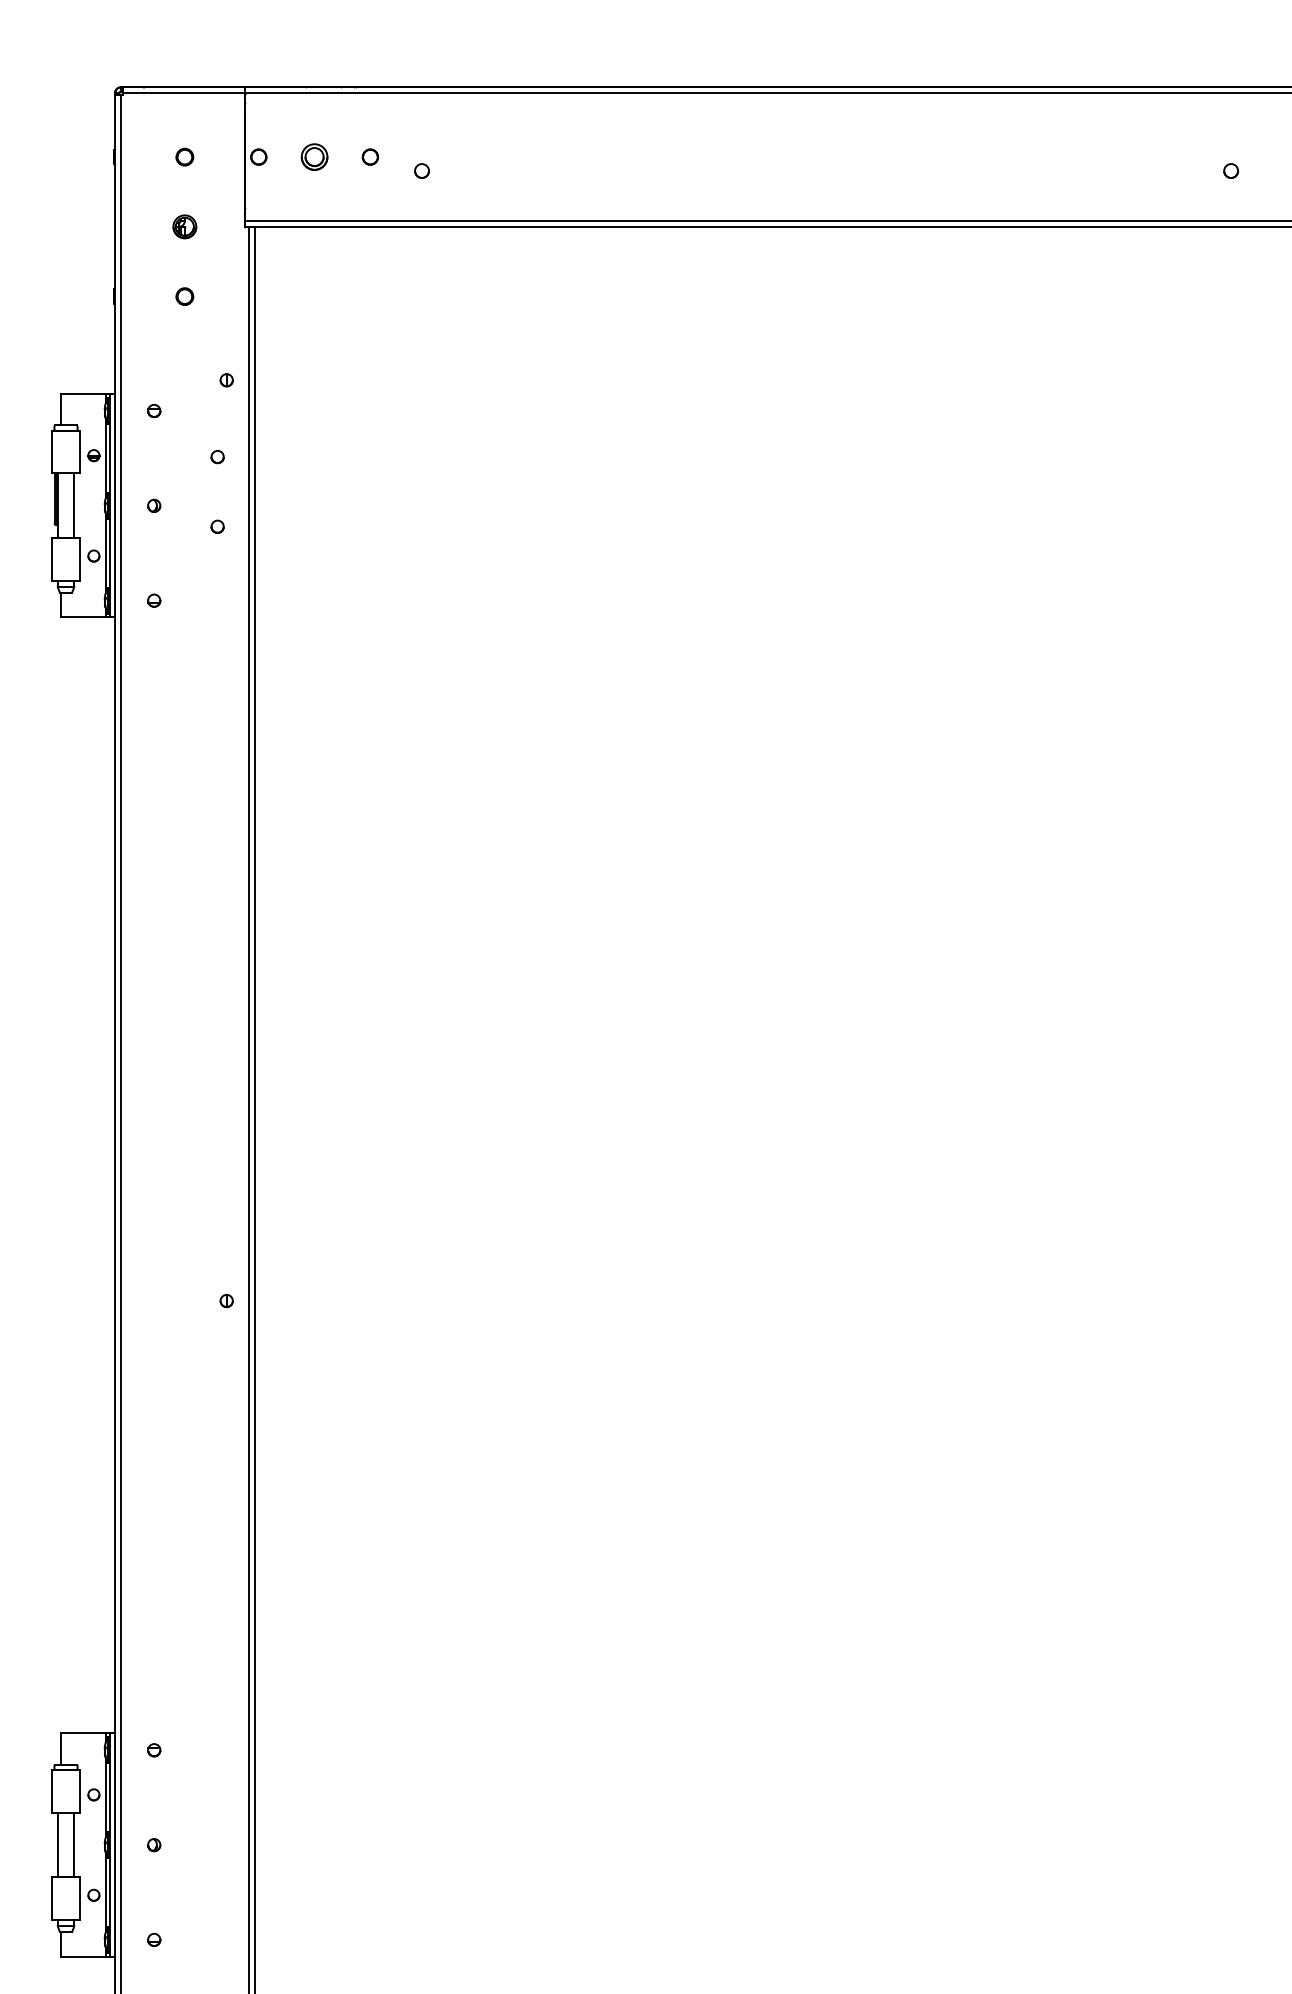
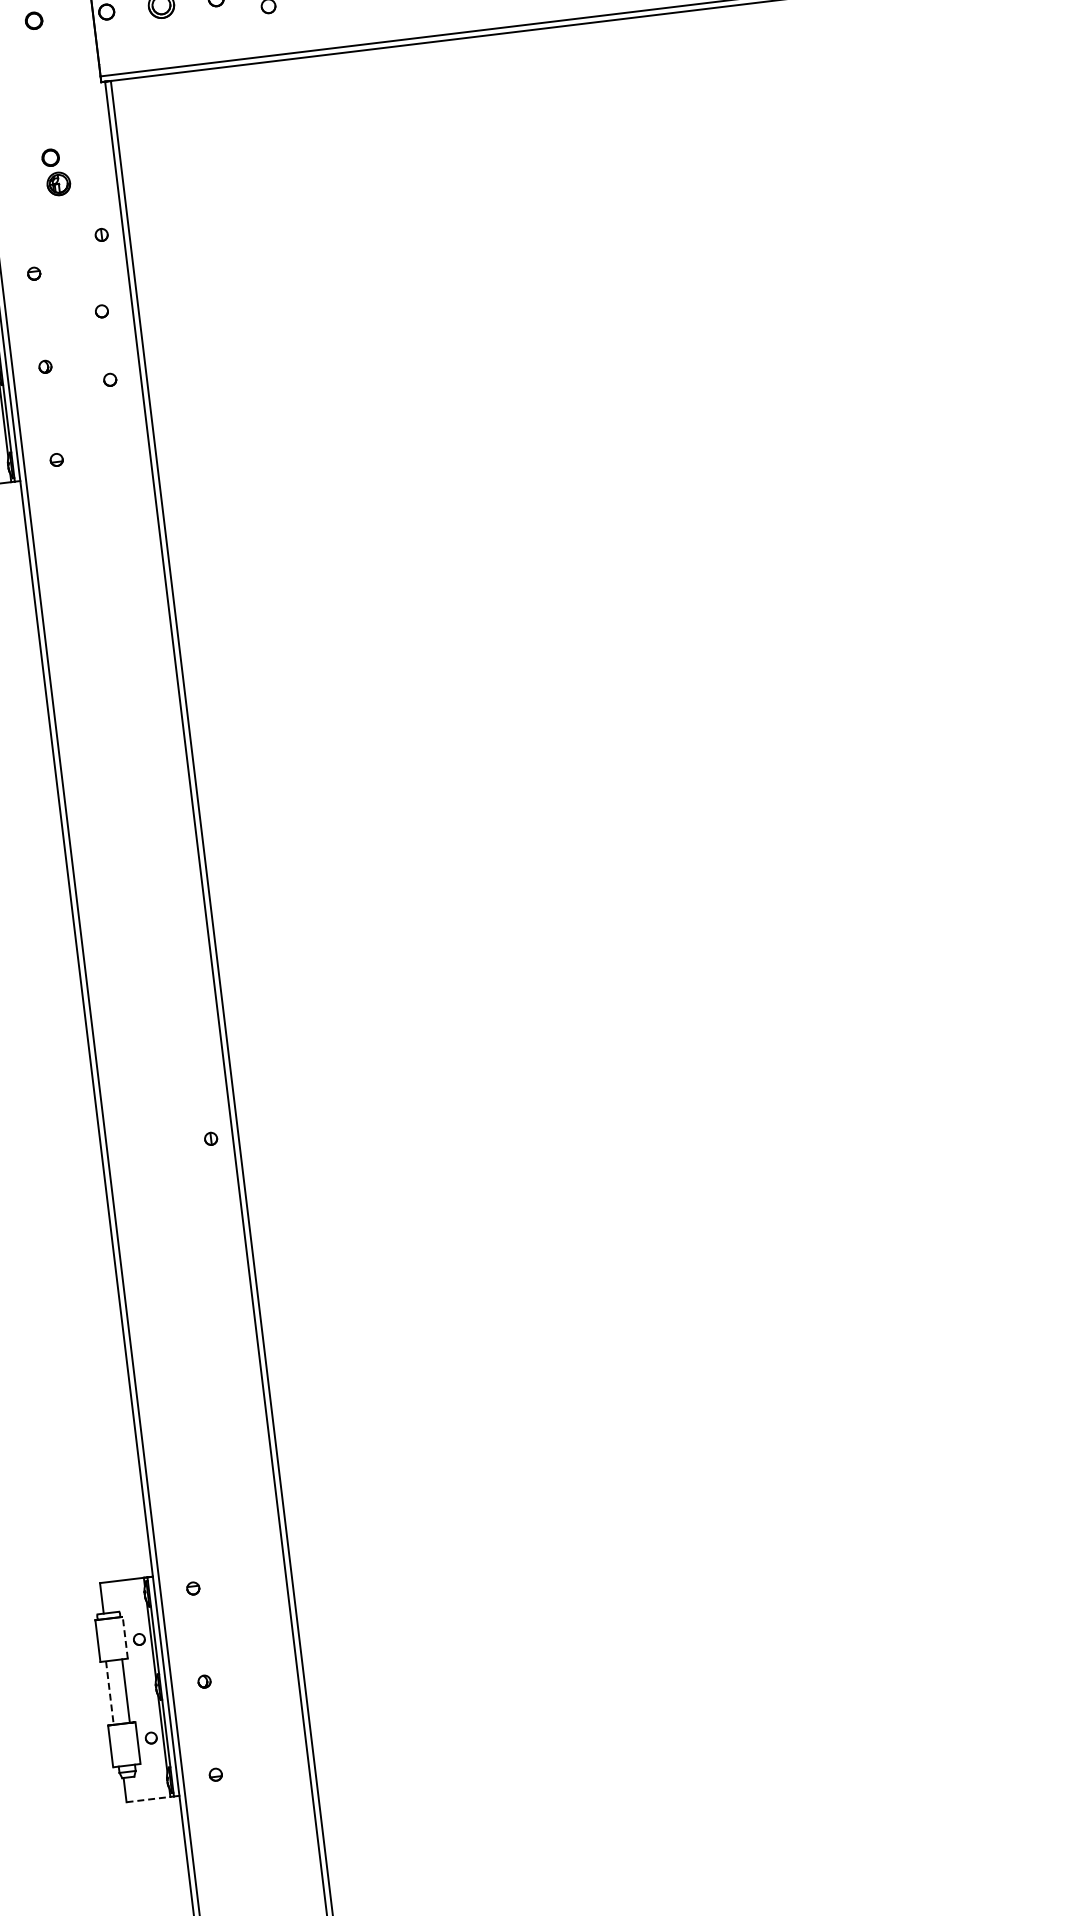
part: (184, 226) -> (58, 183), moved
line: (79, 1790) -> (124, 1636), solid -> dashed
line: (57, 1845) -> (109, 1693), solid -> dashed
line: (84, 1956) -> (149, 1799), solid -> dashed

